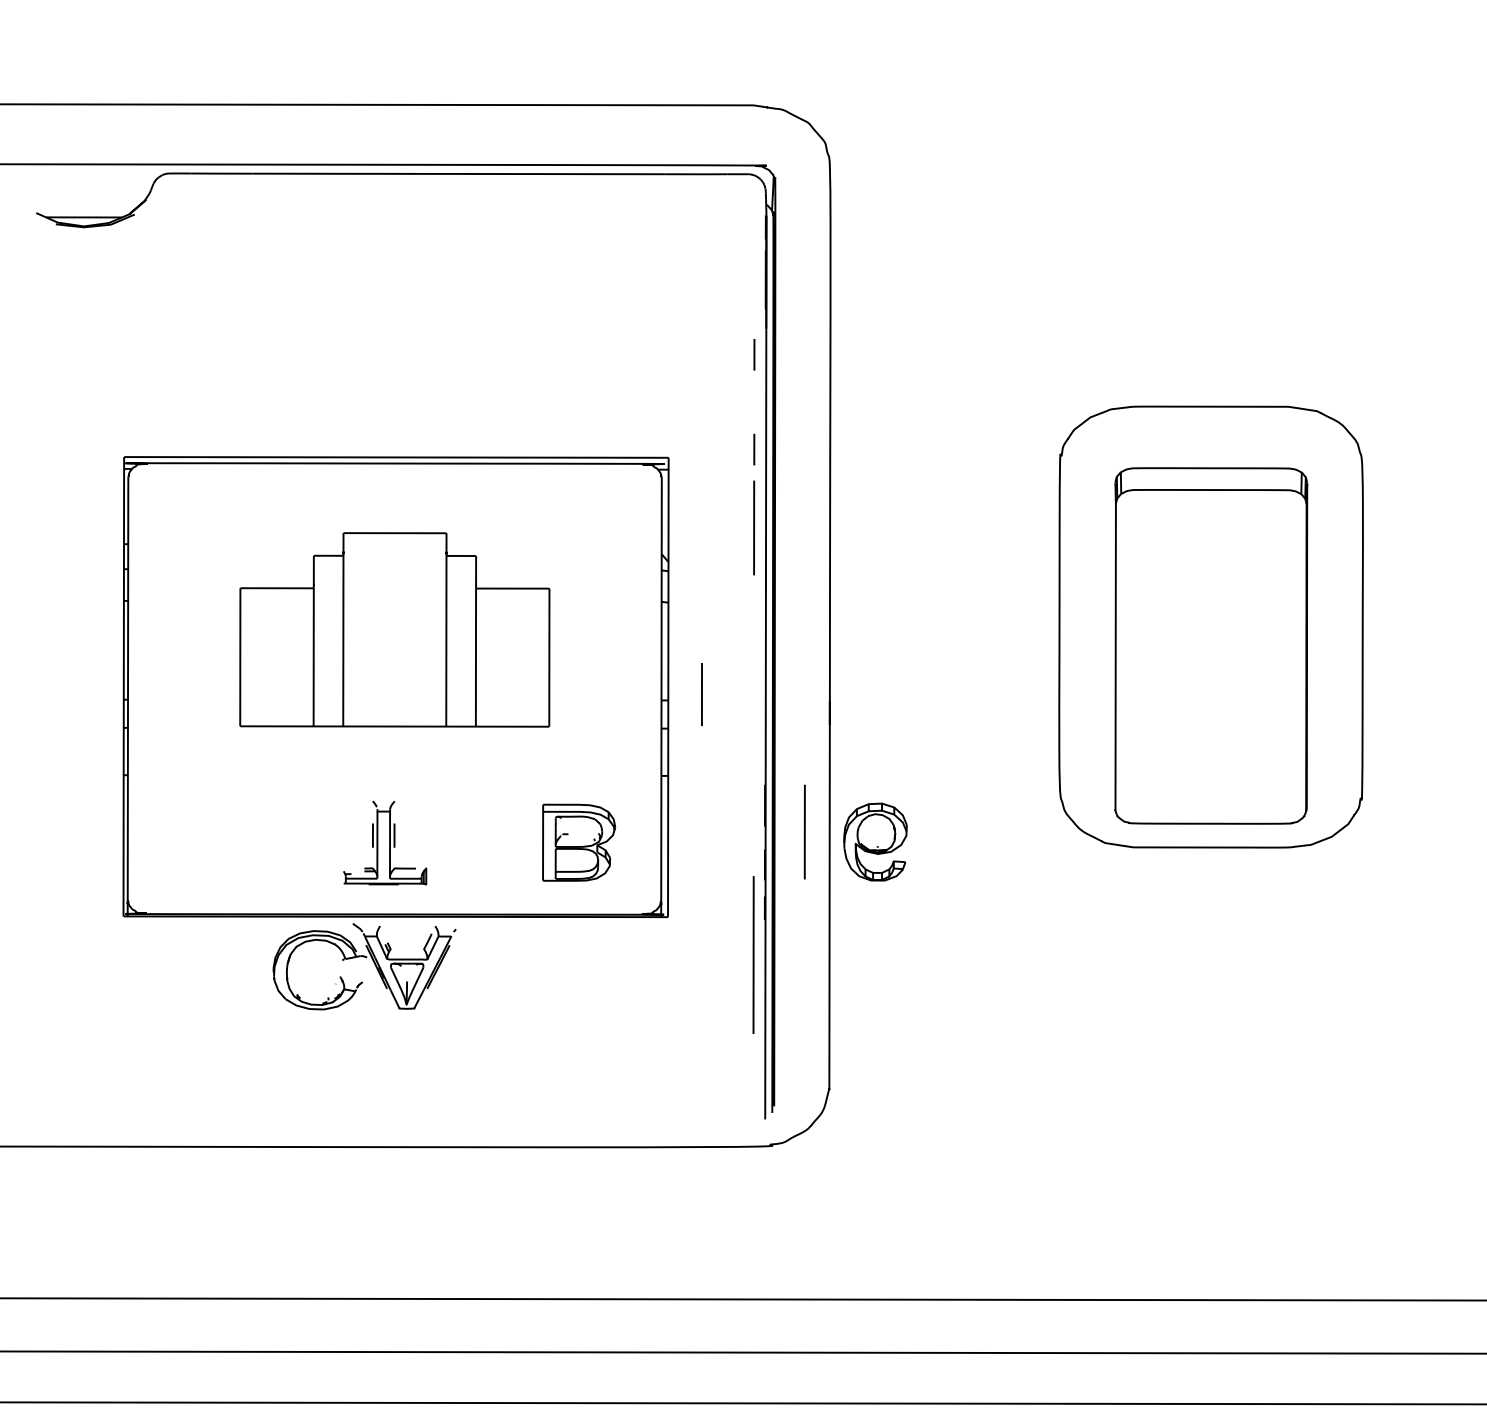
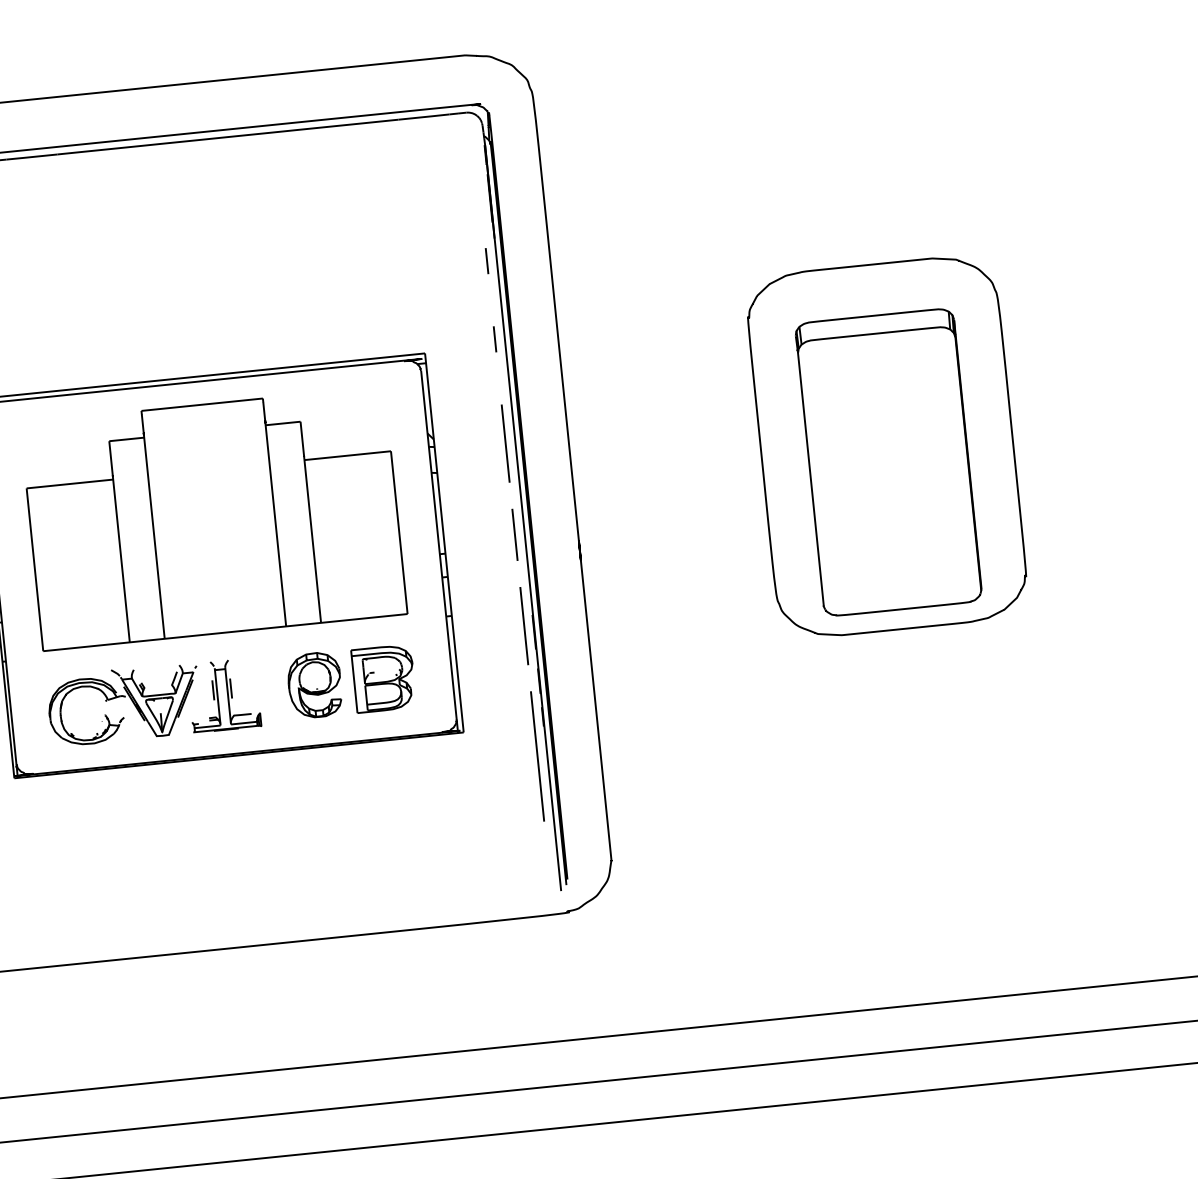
line: (754, 527) -> (505, 443), moved
part: (394, 629) -> (213, 518), size x1.43
line: (701, 694) -> (514, 534), moved
line: (804, 831) -> (523, 625), moved
part: (875, 841) -> (314, 684), moved
part: (366, 958) -> (125, 697), moved

